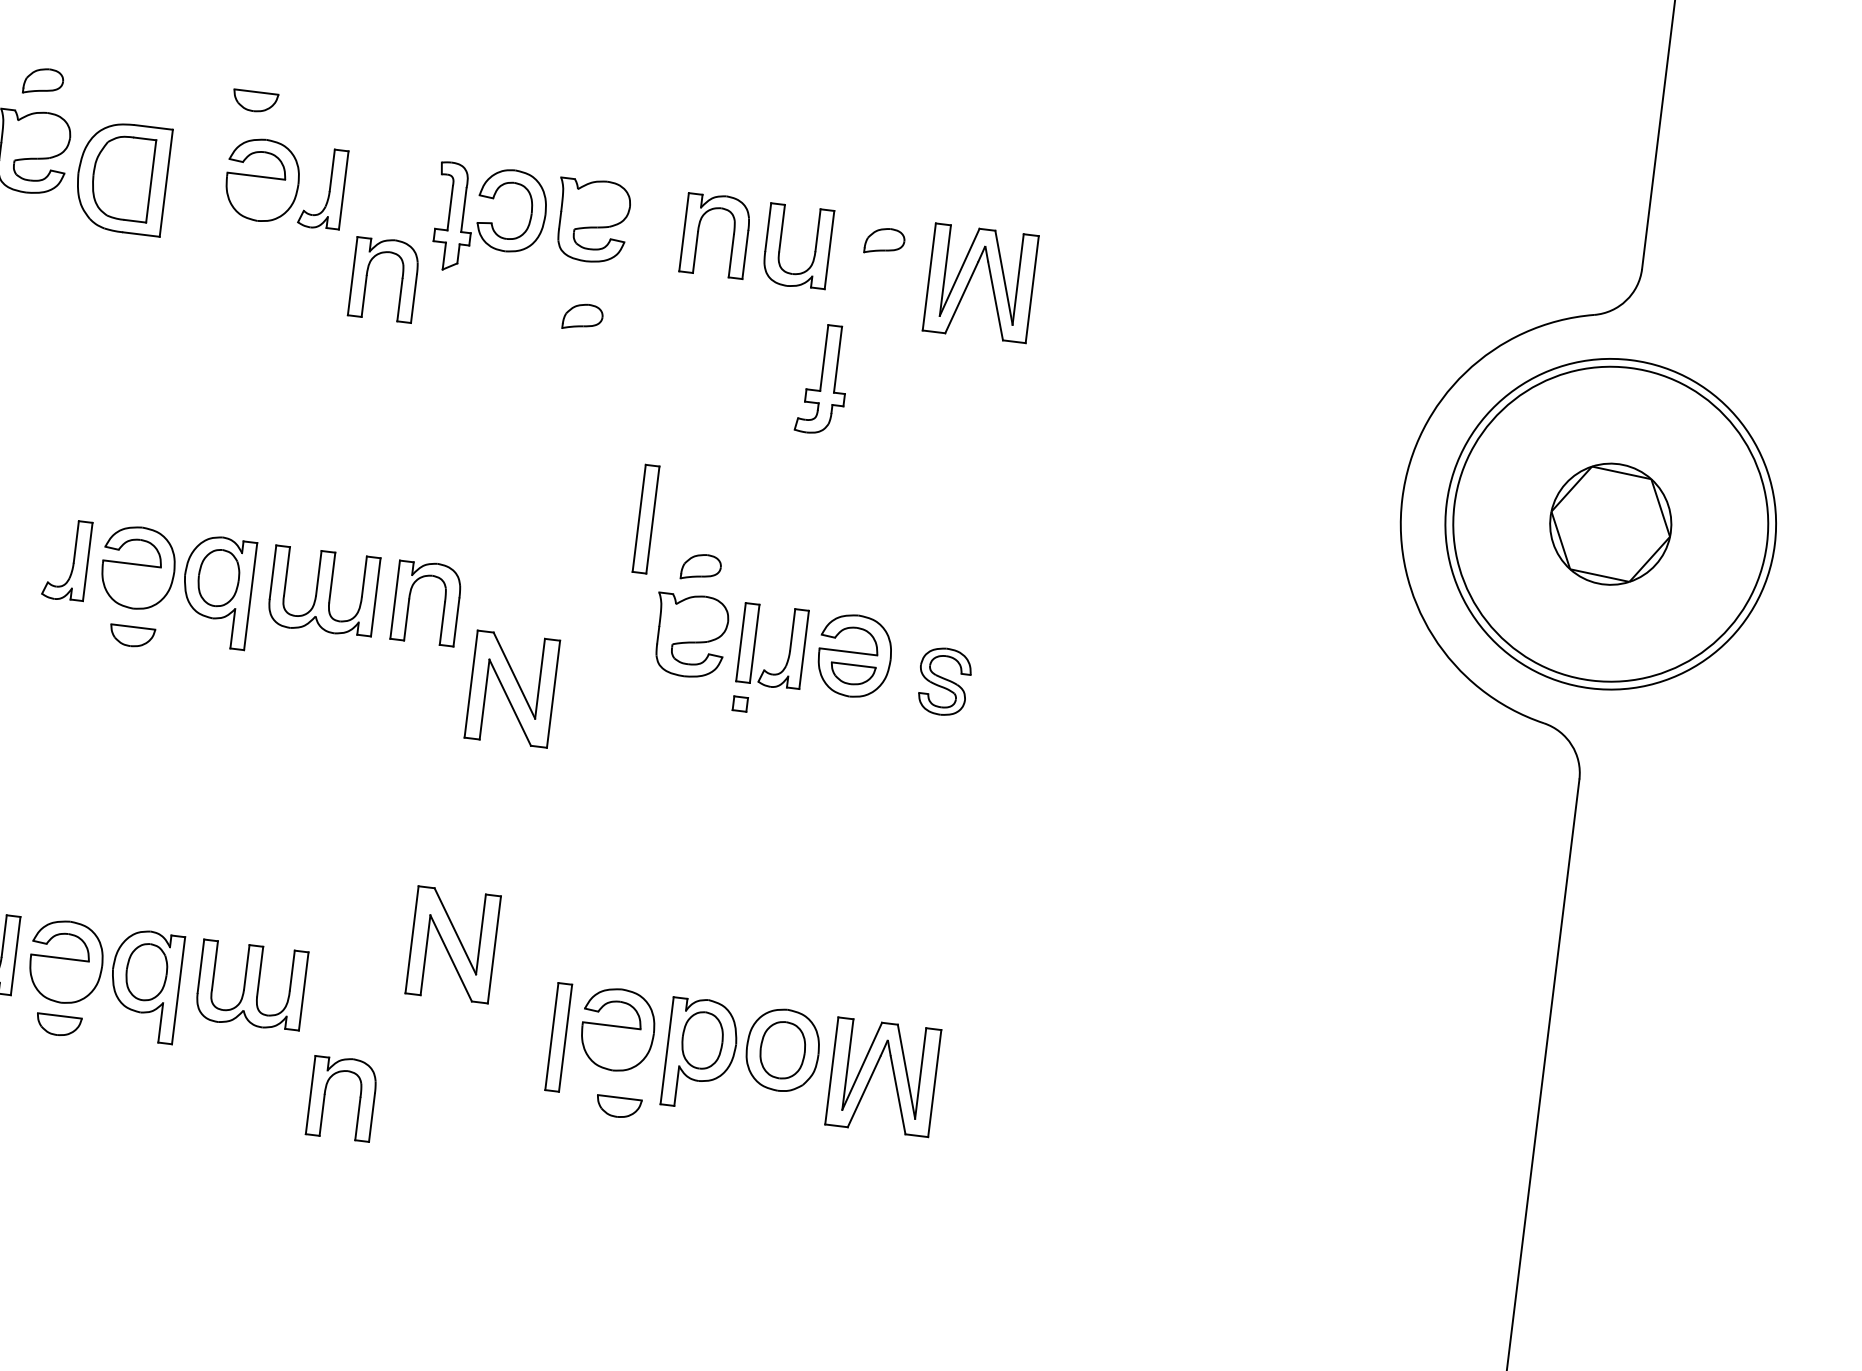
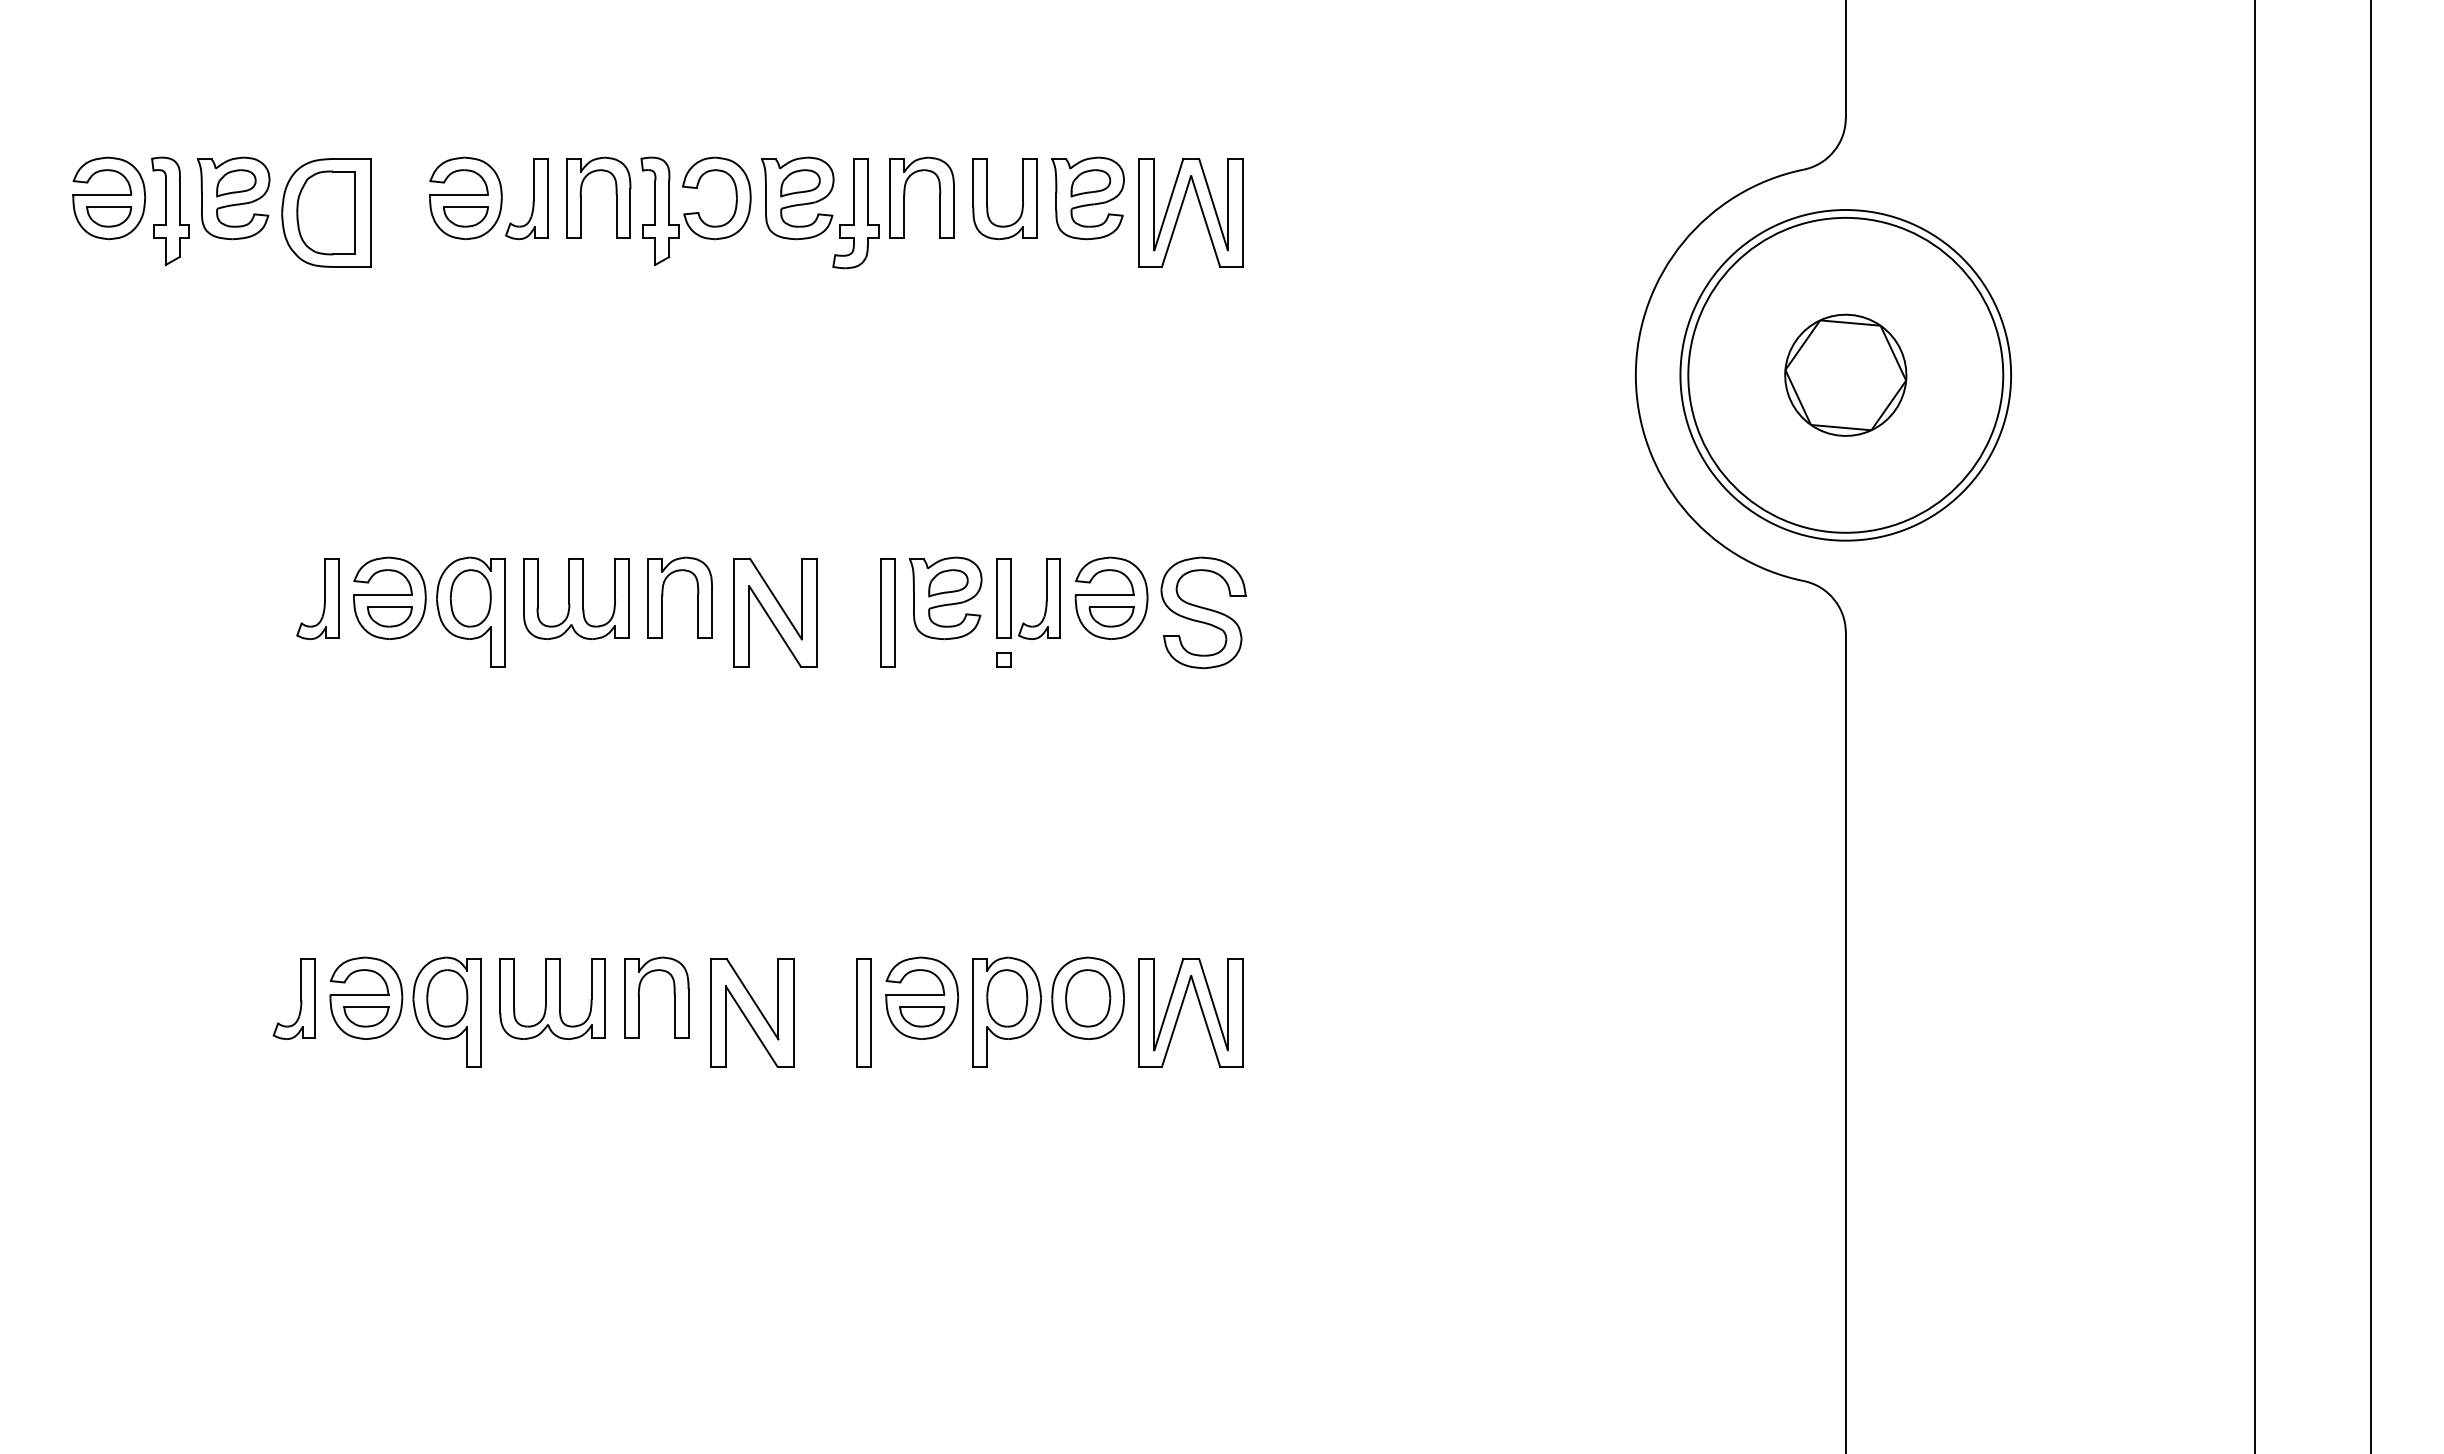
part: (43, 82) -> (236, 183), moved
part: (254, 101) -> (465, 216), moved
part: (879, 256) -> (1087, 198), added
part: (367, 277) -> (581, 197), moved
part: (582, 317) -> (800, 183), moved
part: (823, 379) -> (855, 213), moved
part: (645, 518) -> (887, 612), moved
part: (701, 567) -> (948, 583), moved
part: (131, 635) -> (389, 616), moved
part: (944, 681) -> (1203, 612), size x1.67
part: (512, 688) -> (775, 612), moved
part: (453, 944) -> (752, 1012), moved
part: (58, 1025) -> (366, 1016), moved
part: (325, 1095) -> (639, 997), moved
part: (619, 1106) -> (922, 1016), moved

